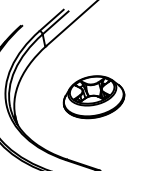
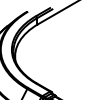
part: (92, 96) -> (55, 54), removed

